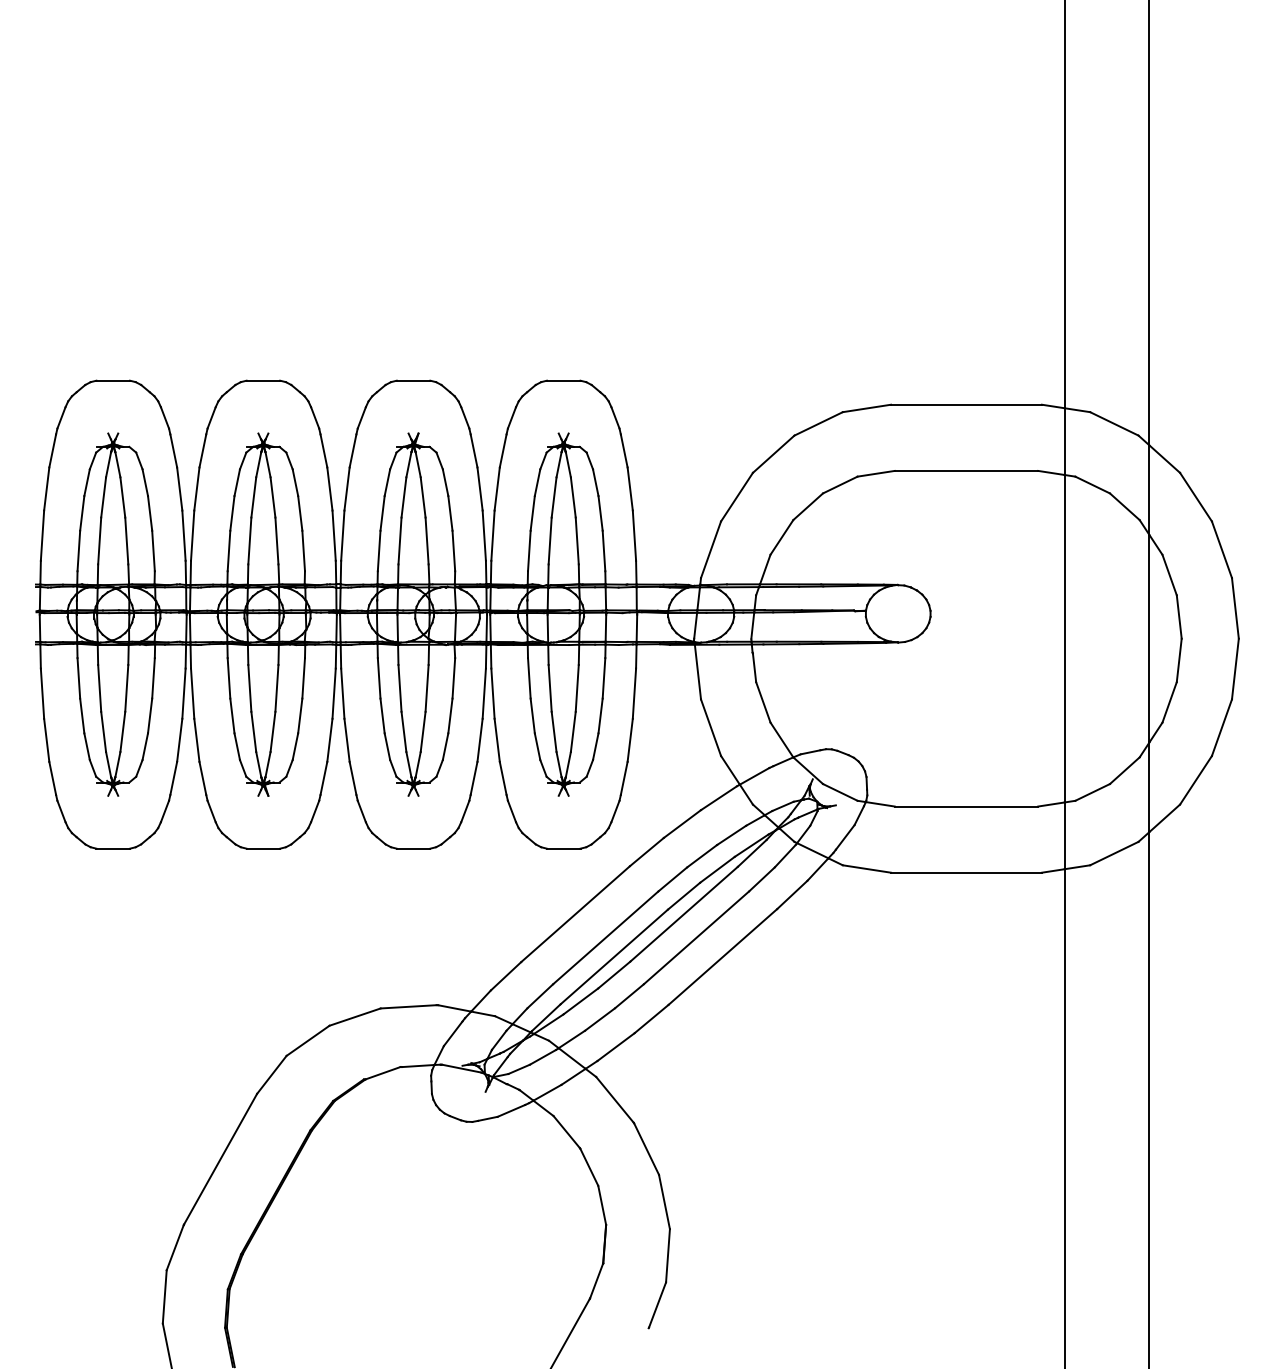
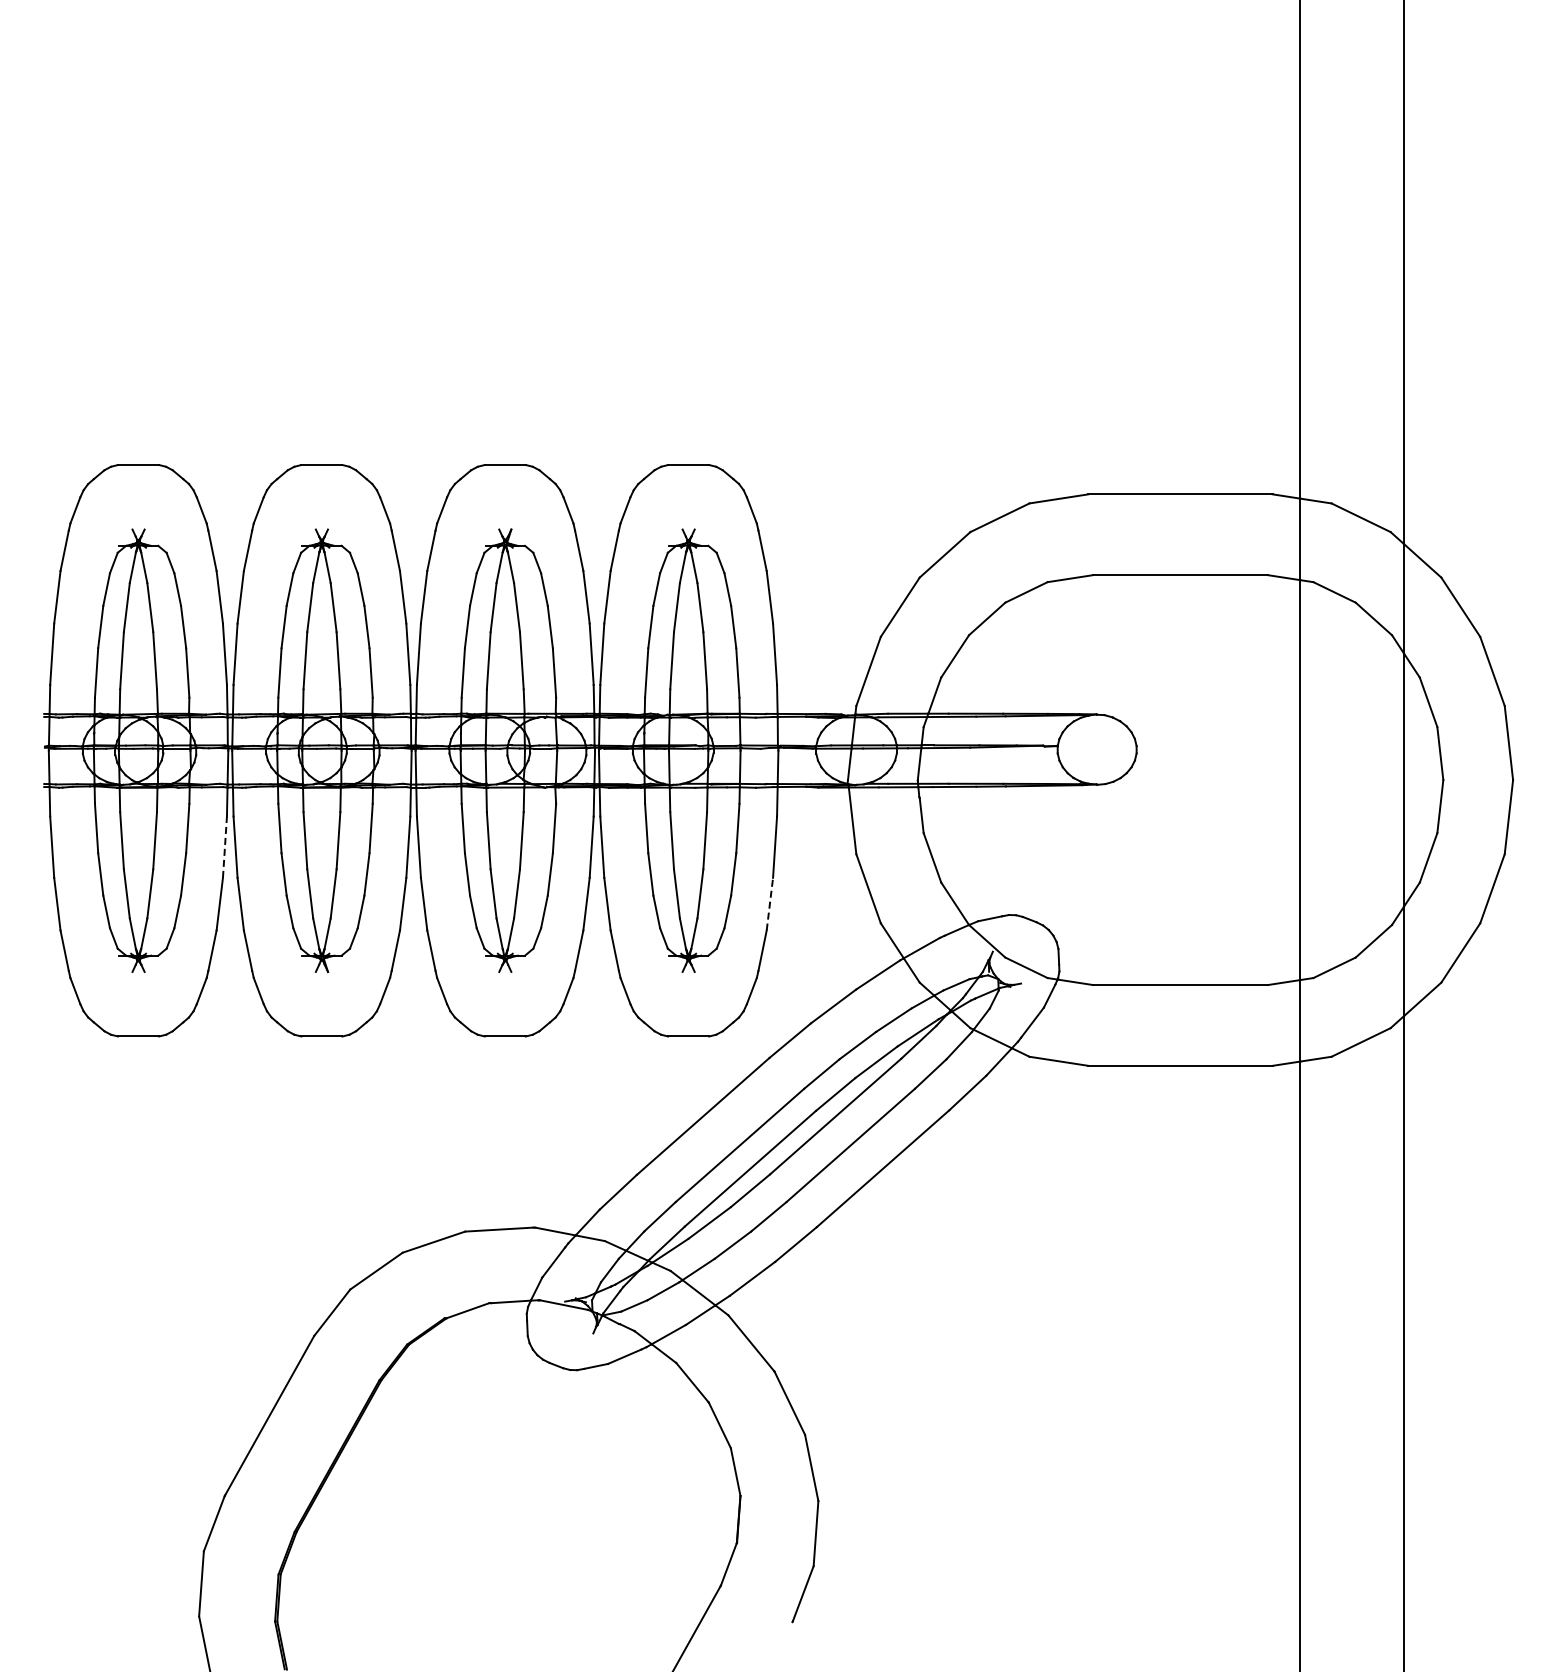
line: (183, 693) -> (224, 847), solid -> dashed
line: (629, 740) -> (769, 904), solid -> dashed

